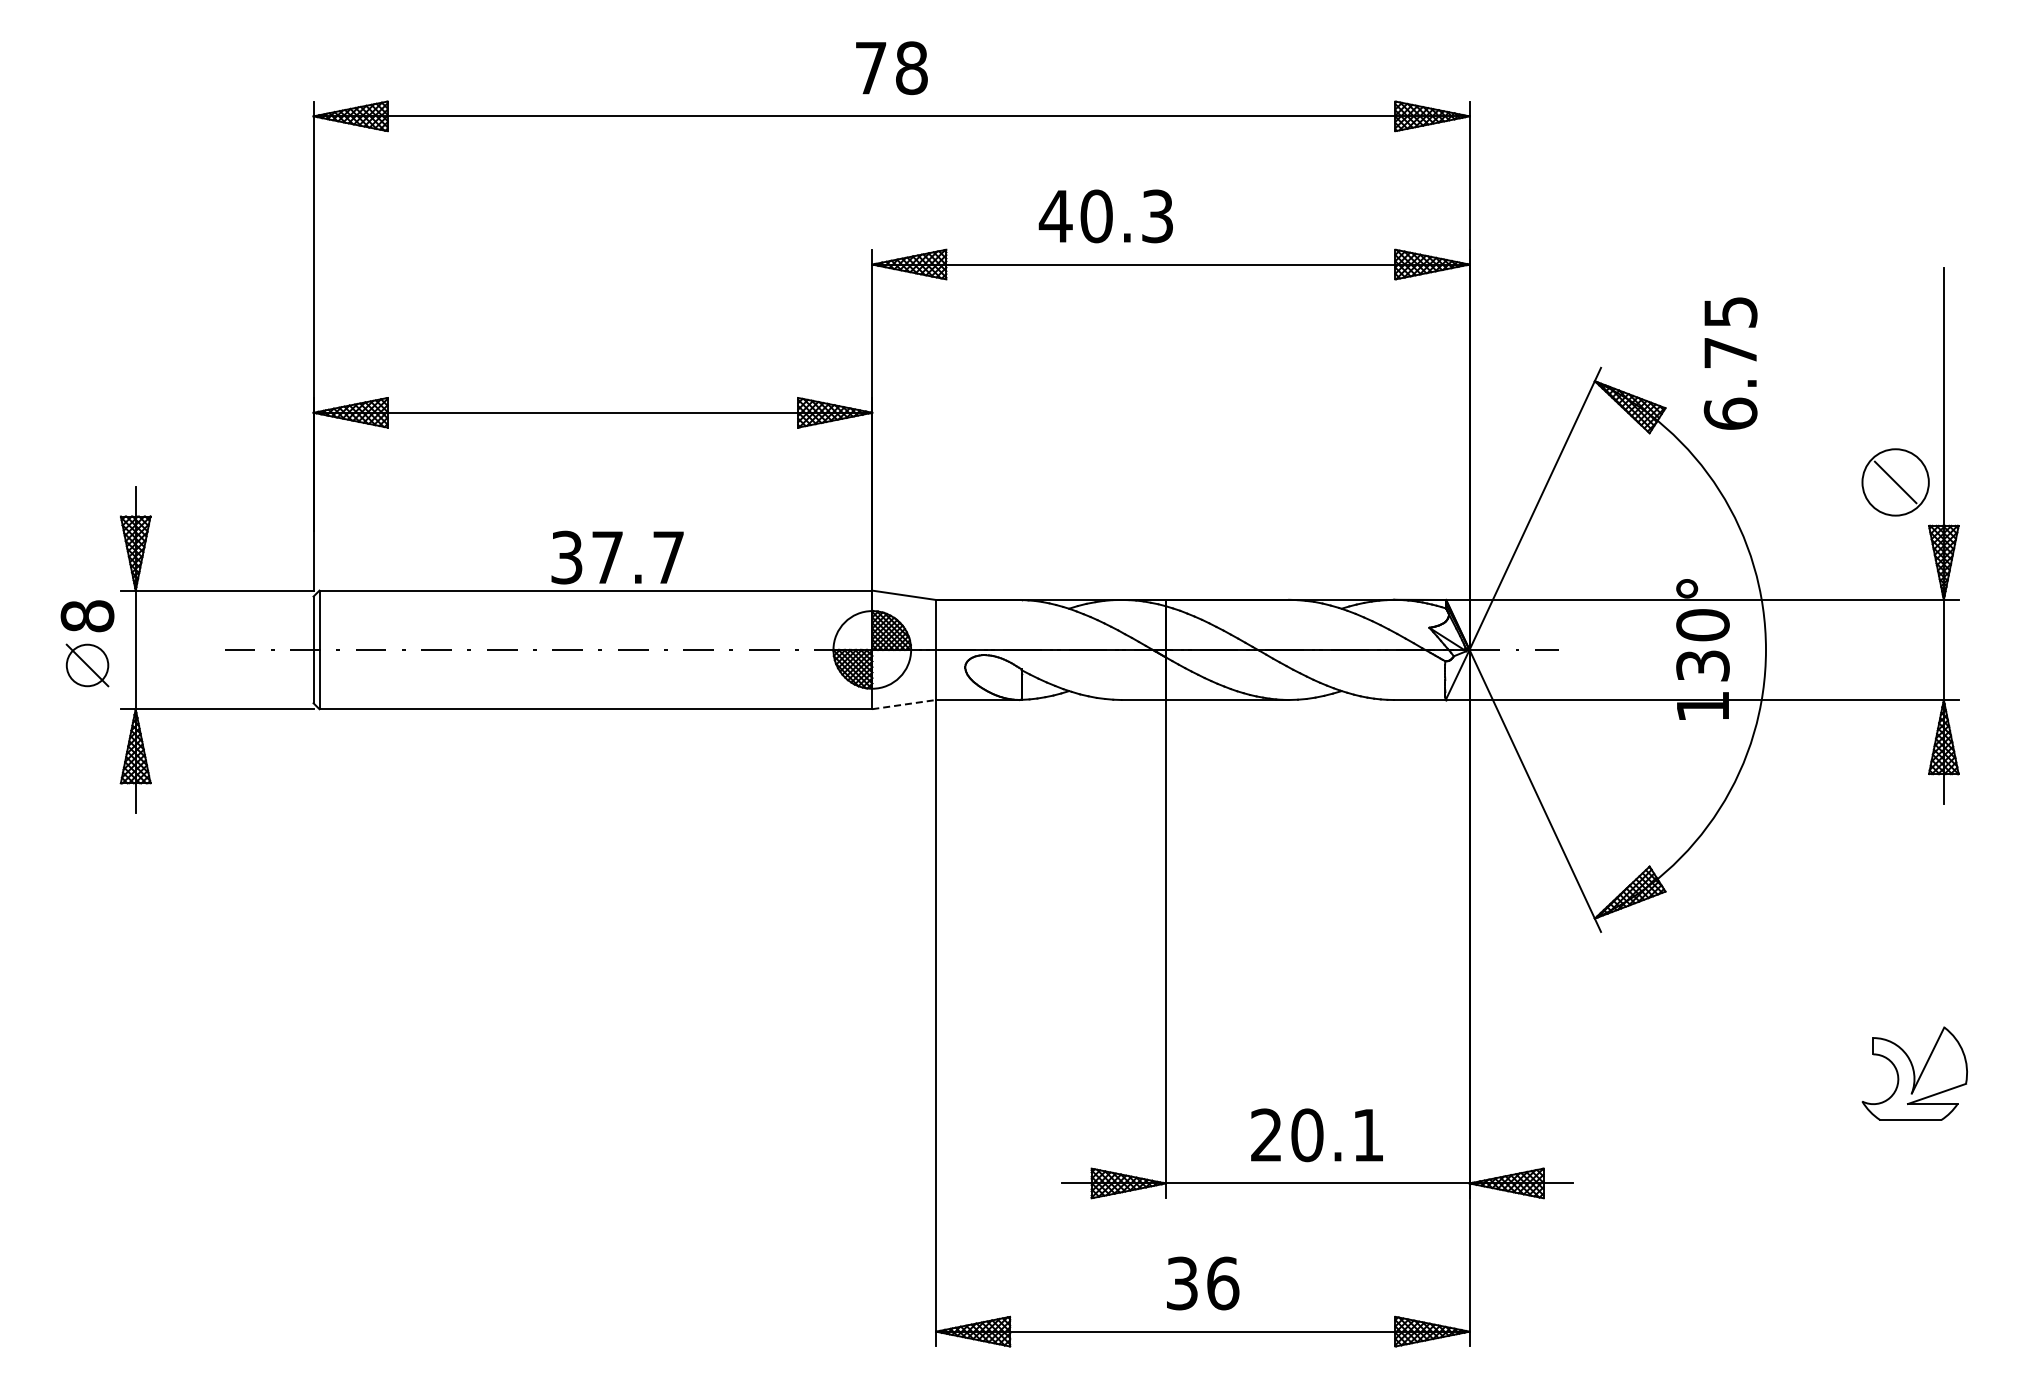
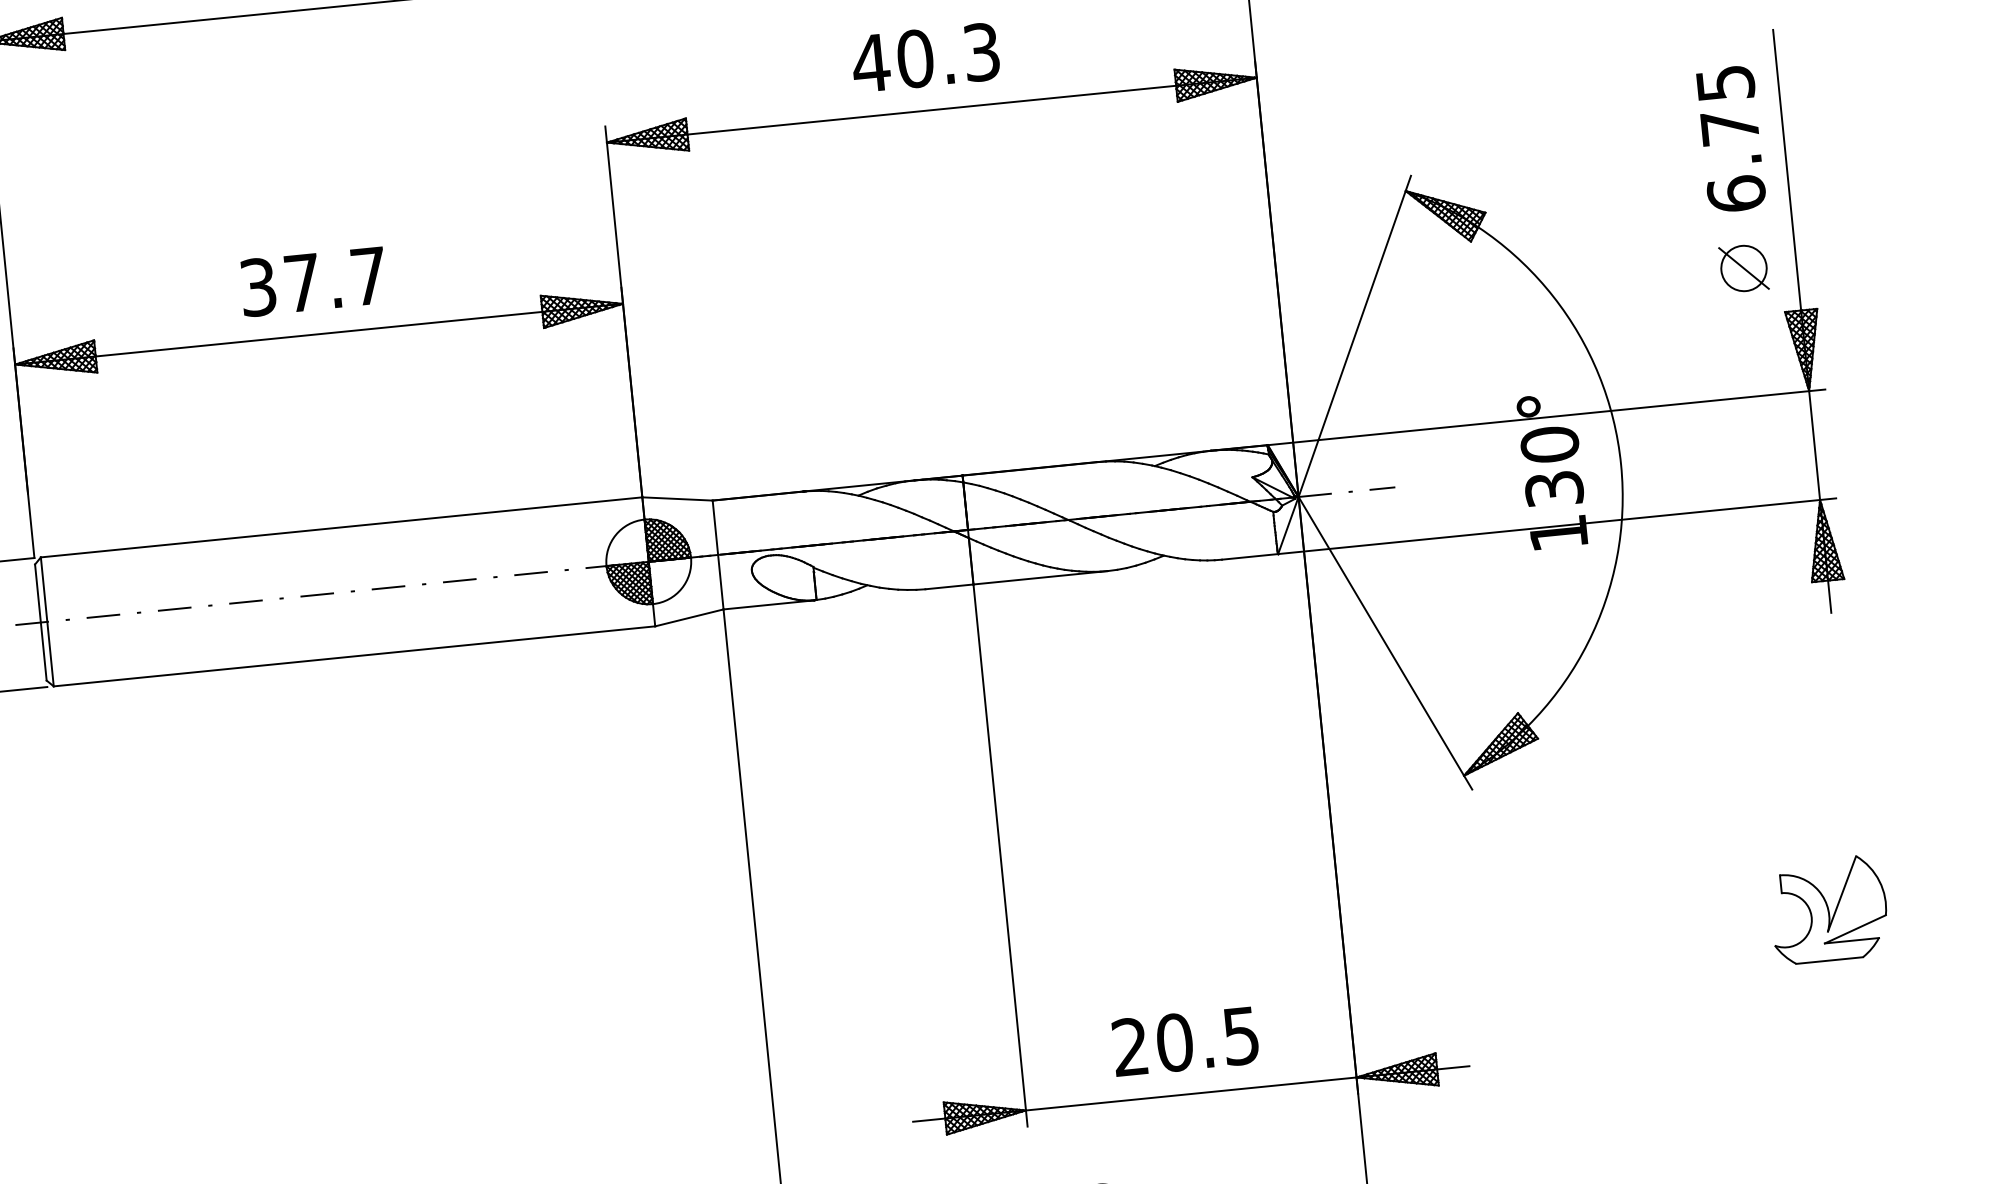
text: (1105, 216) -> (925, 58), moved
text: (1730, 363) -> (1730, 139), moved
circle: (1895, 482) -> (1743, 268), size x0.62
text: (617, 557) -> (313, 281), moved
line: (904, 704) -> (689, 617), dashed -> solid
text: (1368, 1135) -> (1241, 1036), 20.1 -> 20.5

